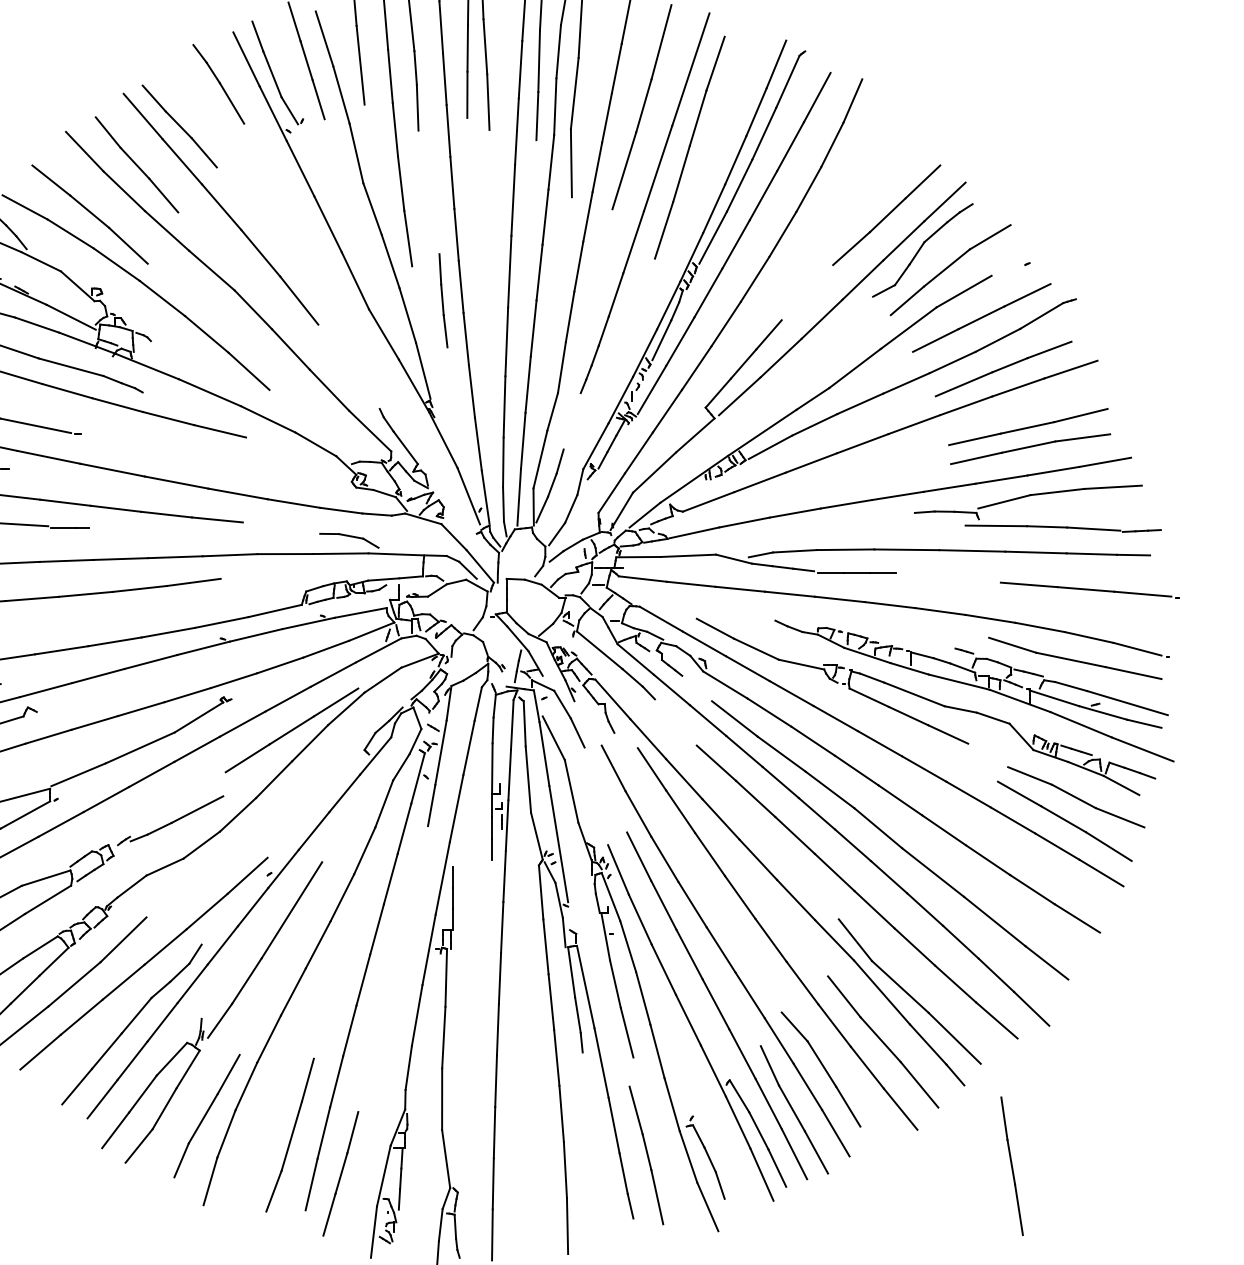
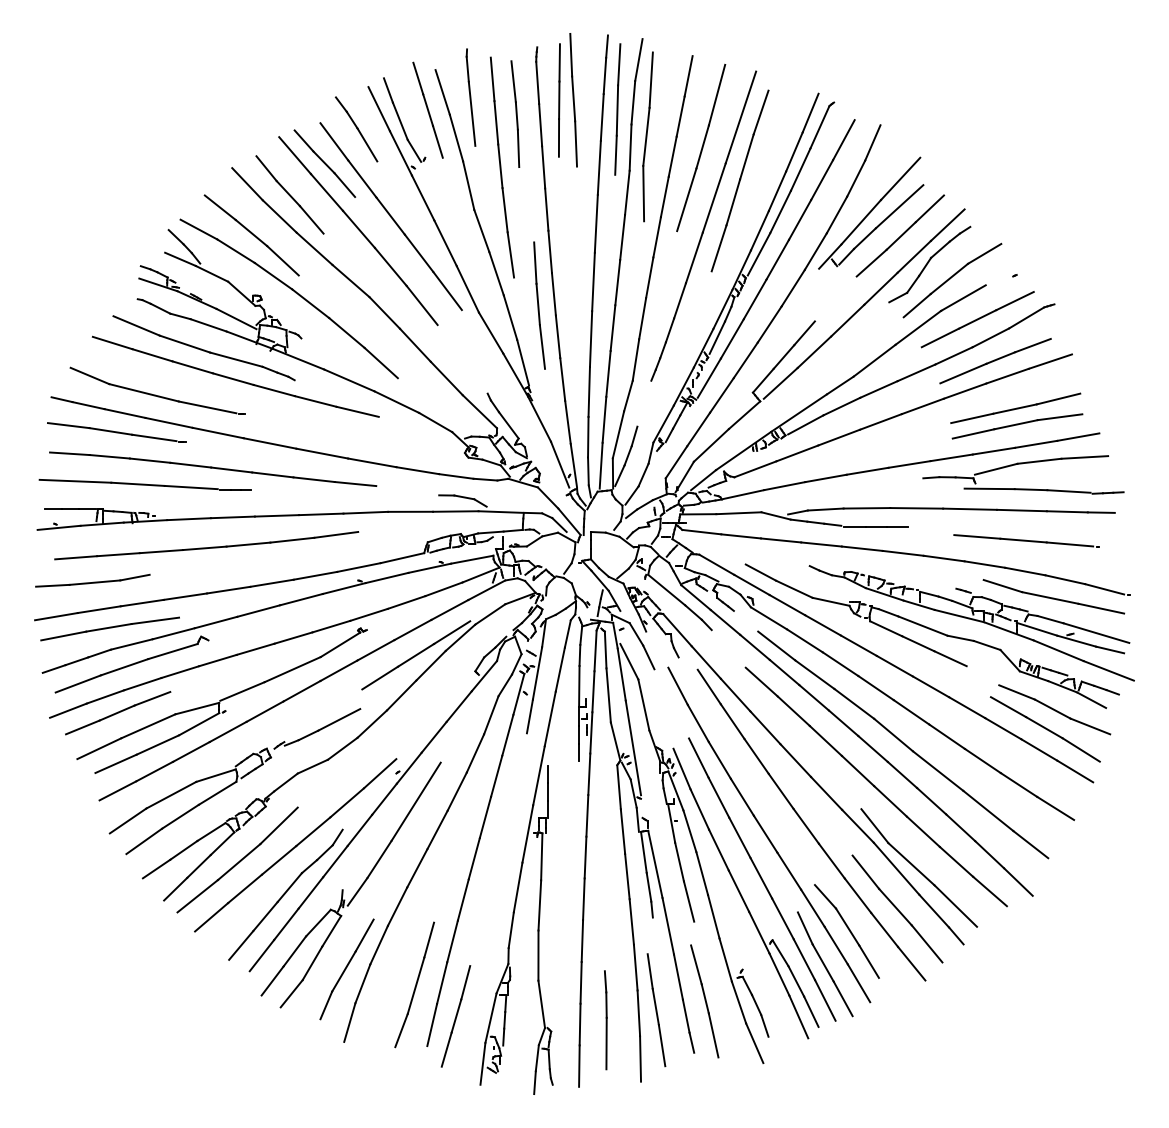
part: (851, 186) -> (871, 212), added
line: (260, 191) -> (390, 216), added
part: (443, 300) -> (539, 305), size x1.67
line: (1089, 589) -> (1026, 540), moved
line: (1012, 1166) -> (656, 1010), moved
line: (524, 1178) -> (605, 1020), added

